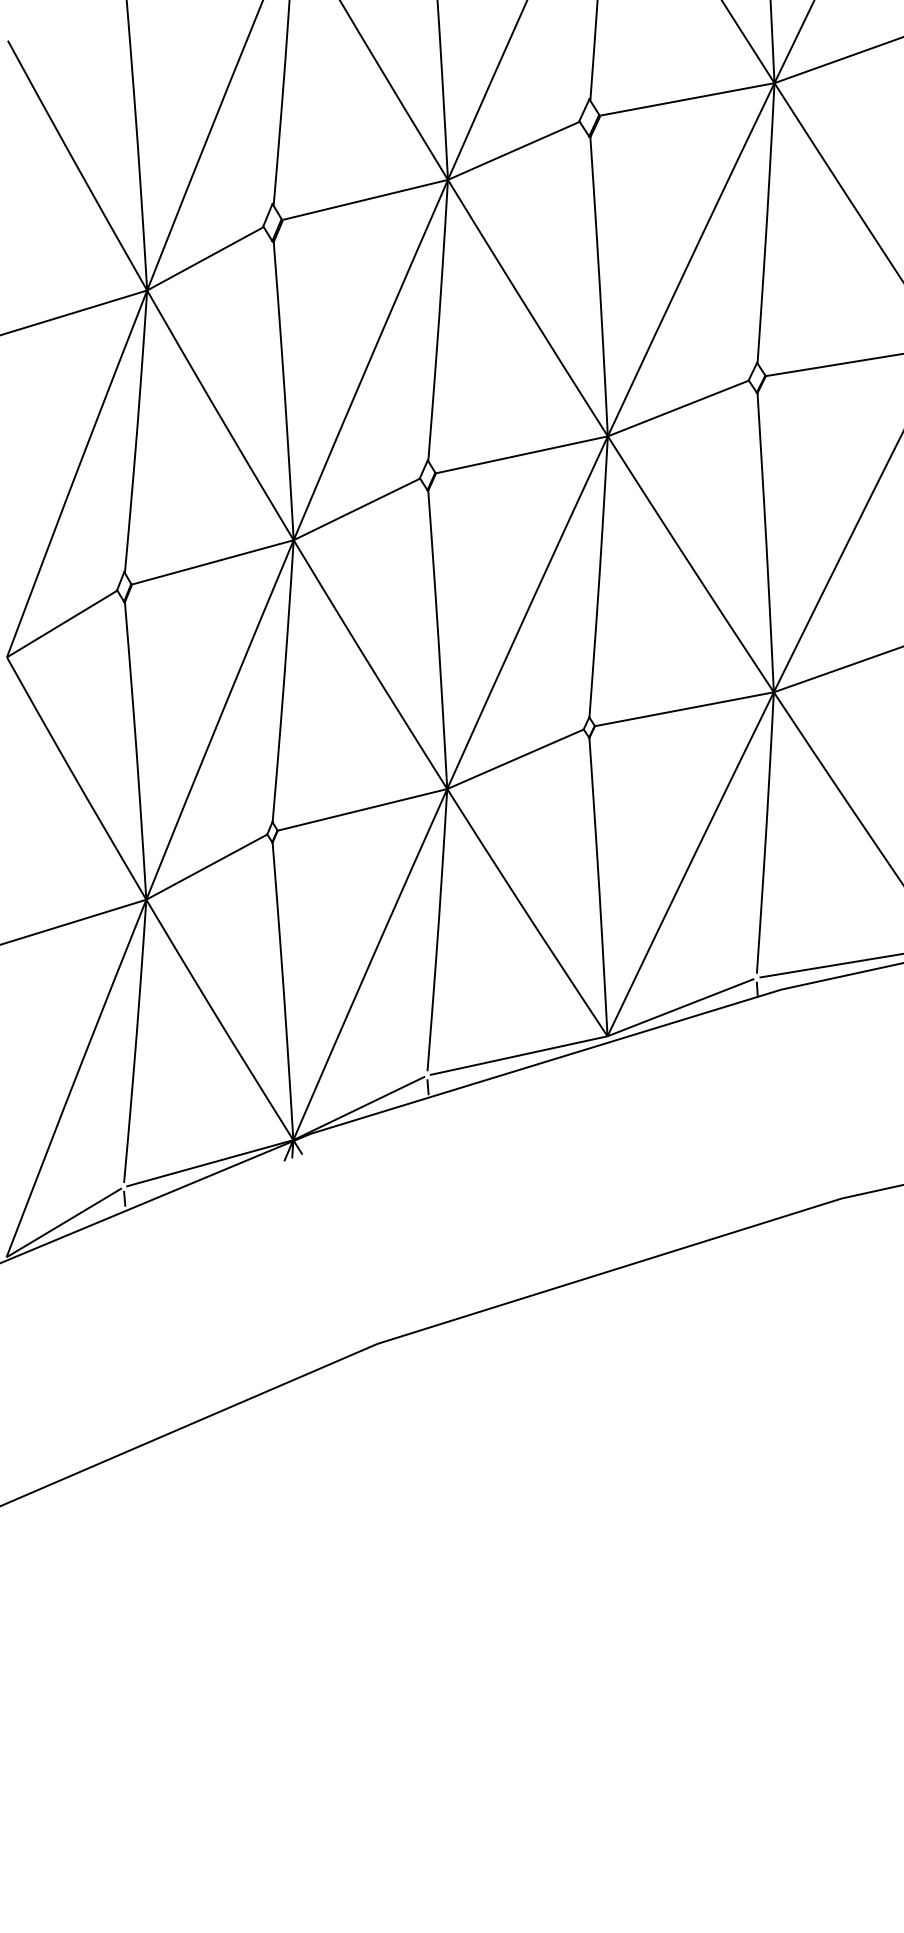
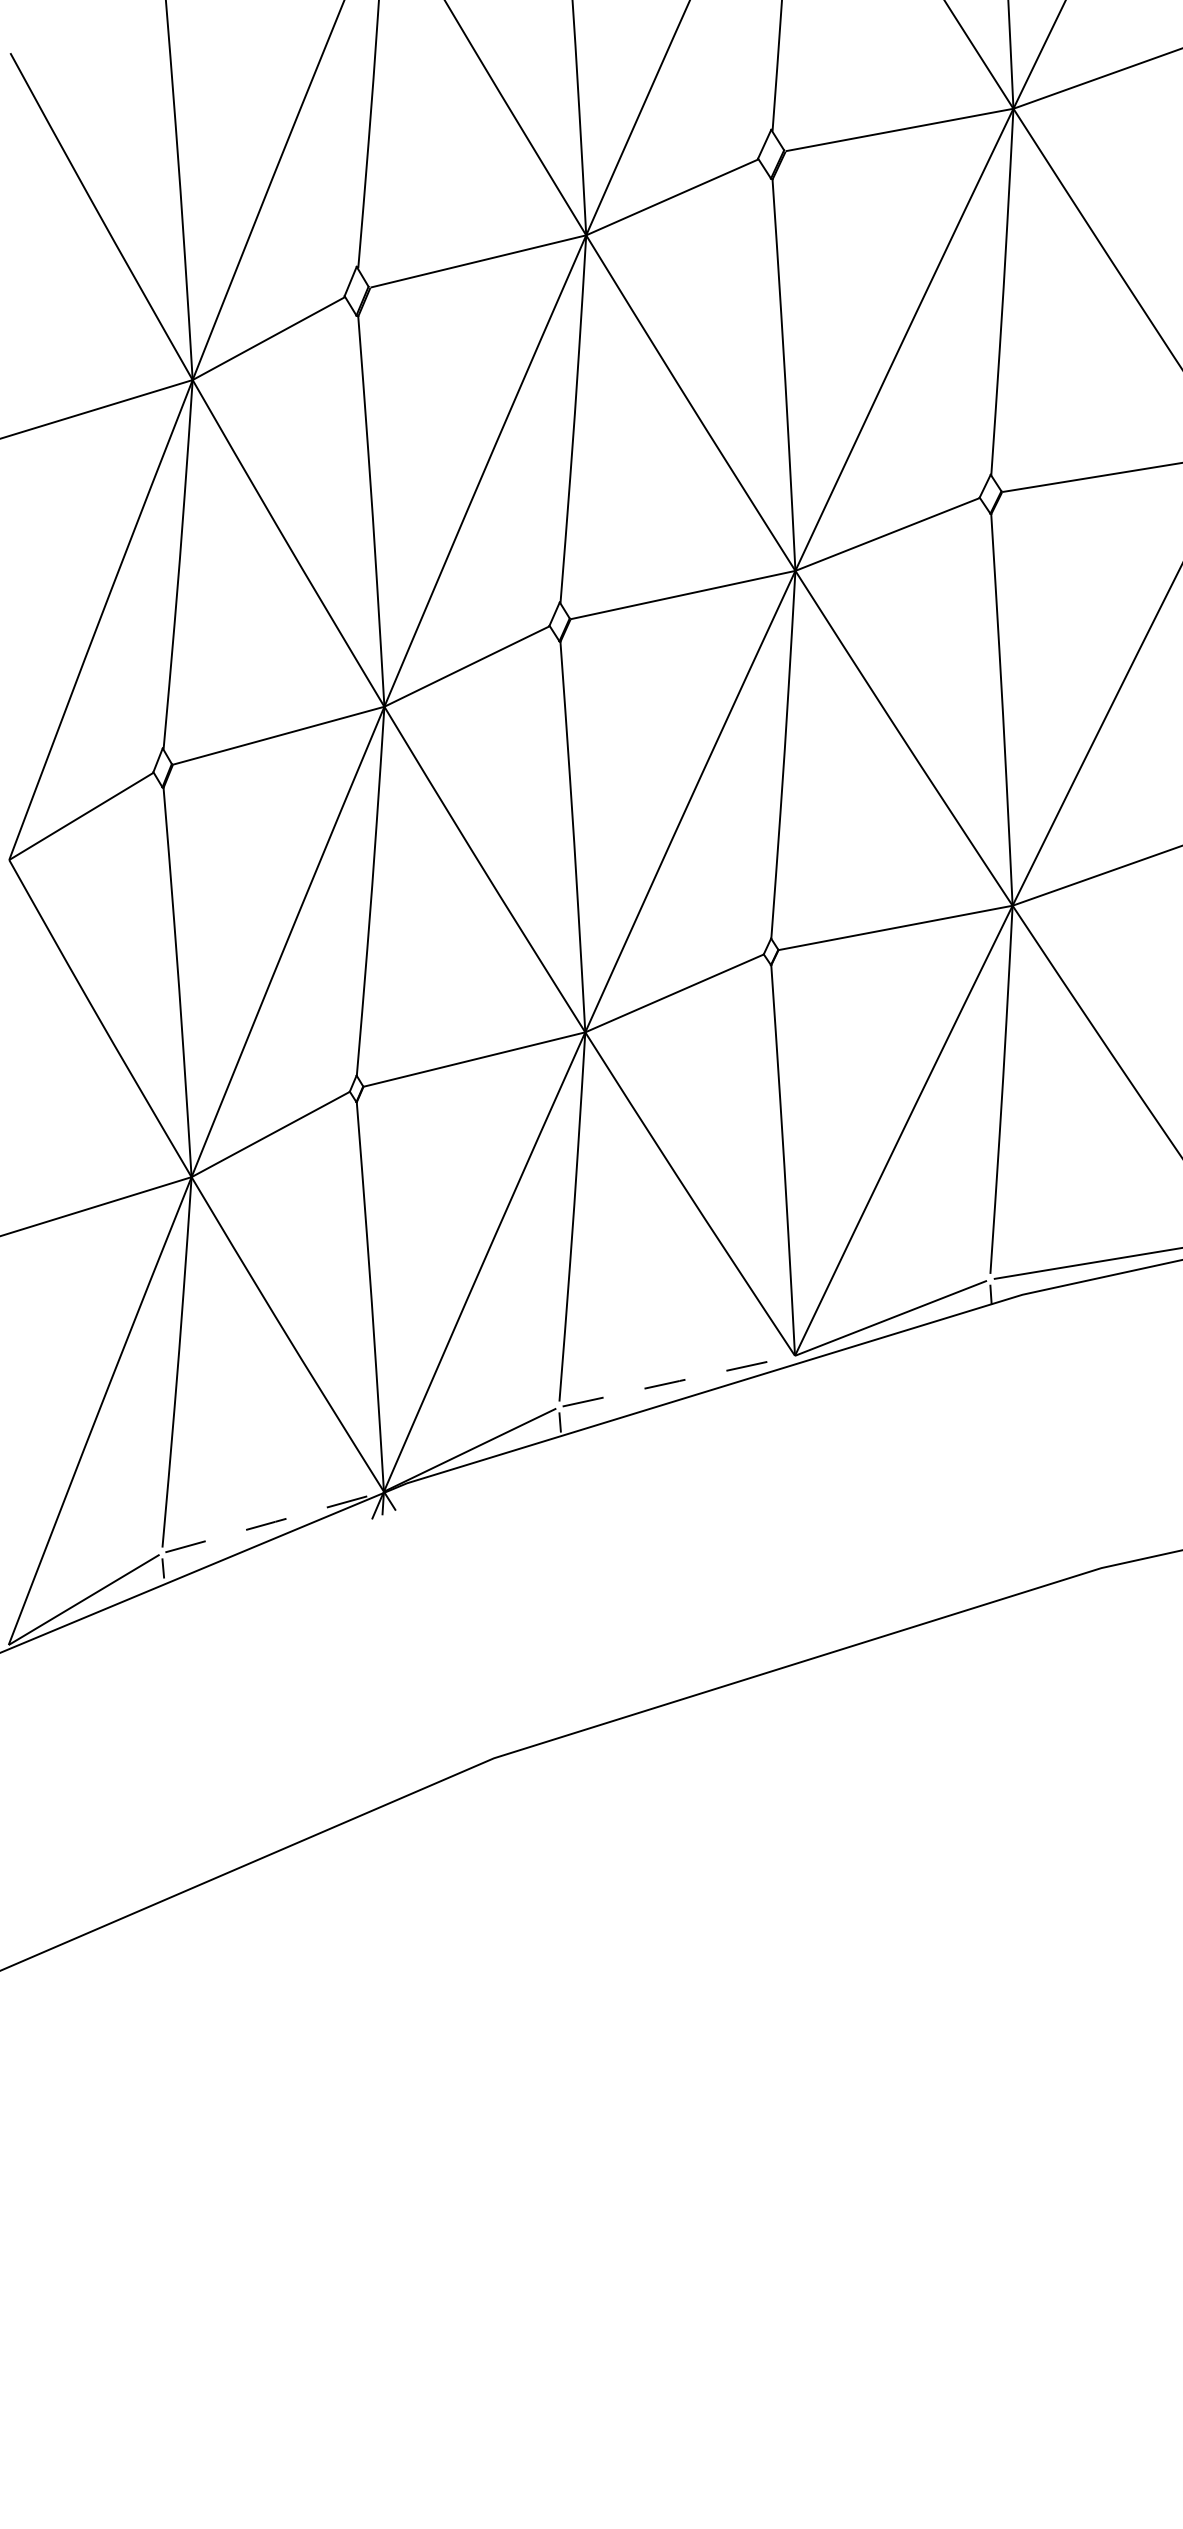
line: (519, 1055) -> (679, 1380), solid -> dashed
line: (209, 1163) -> (274, 1522), solid -> dashed

